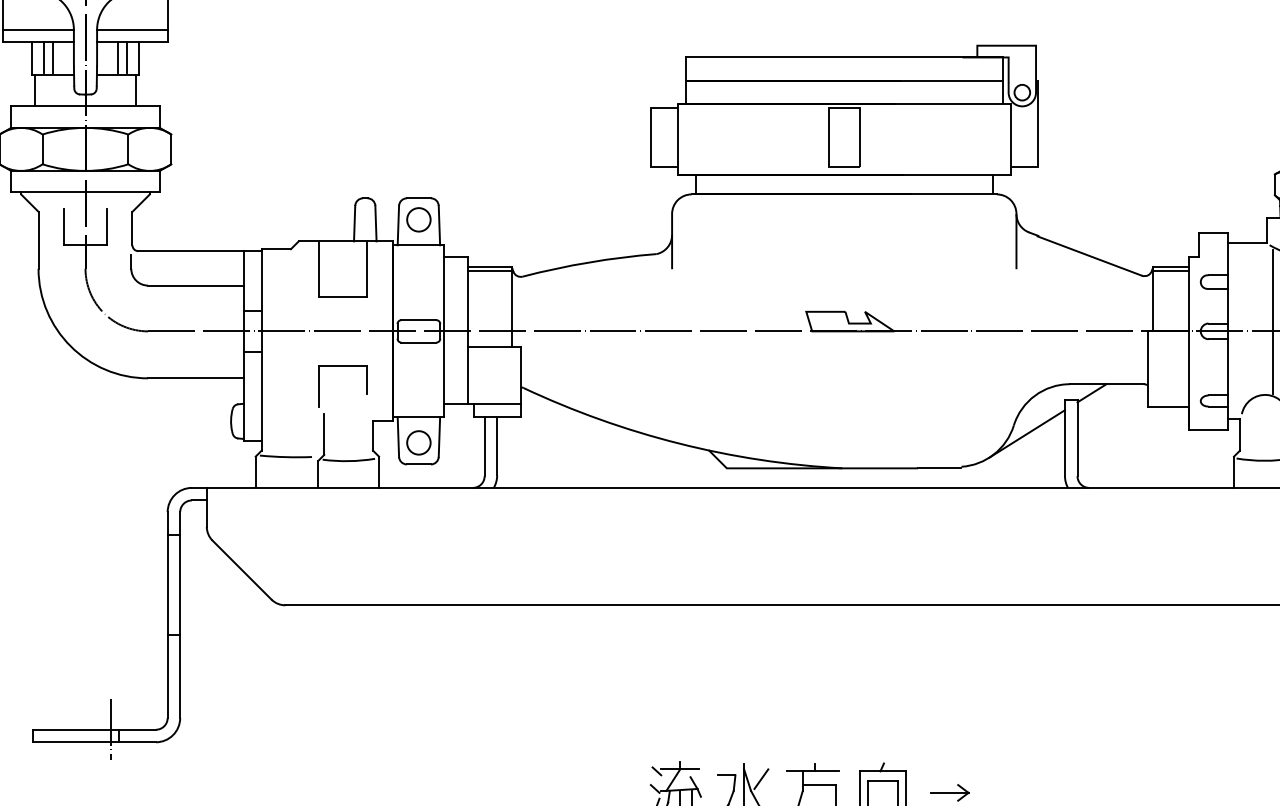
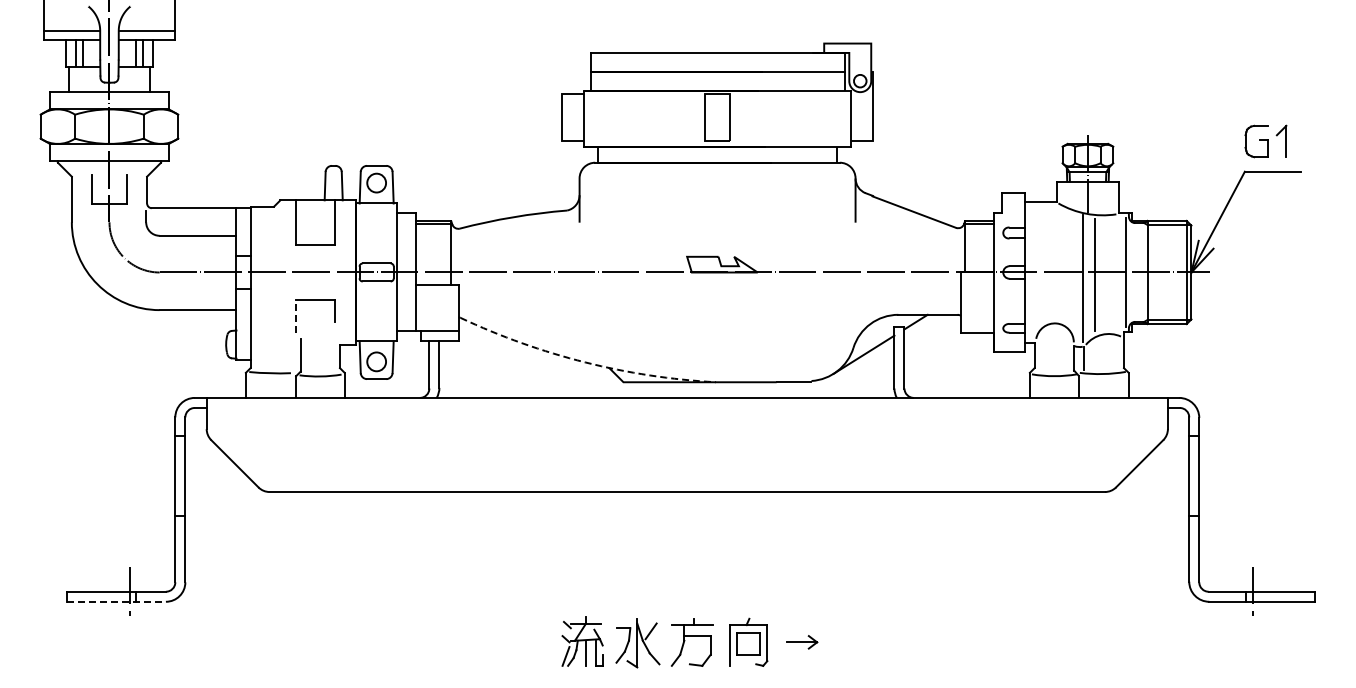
line: (1273, 321) -> (1061, 264), removed
line: (318, 386) -> (296, 316), solid -> dashed
arc: (679, 443) -> (585, 362), solid -> dashed
line: (95, 741) -> (117, 601), solid -> dashed

